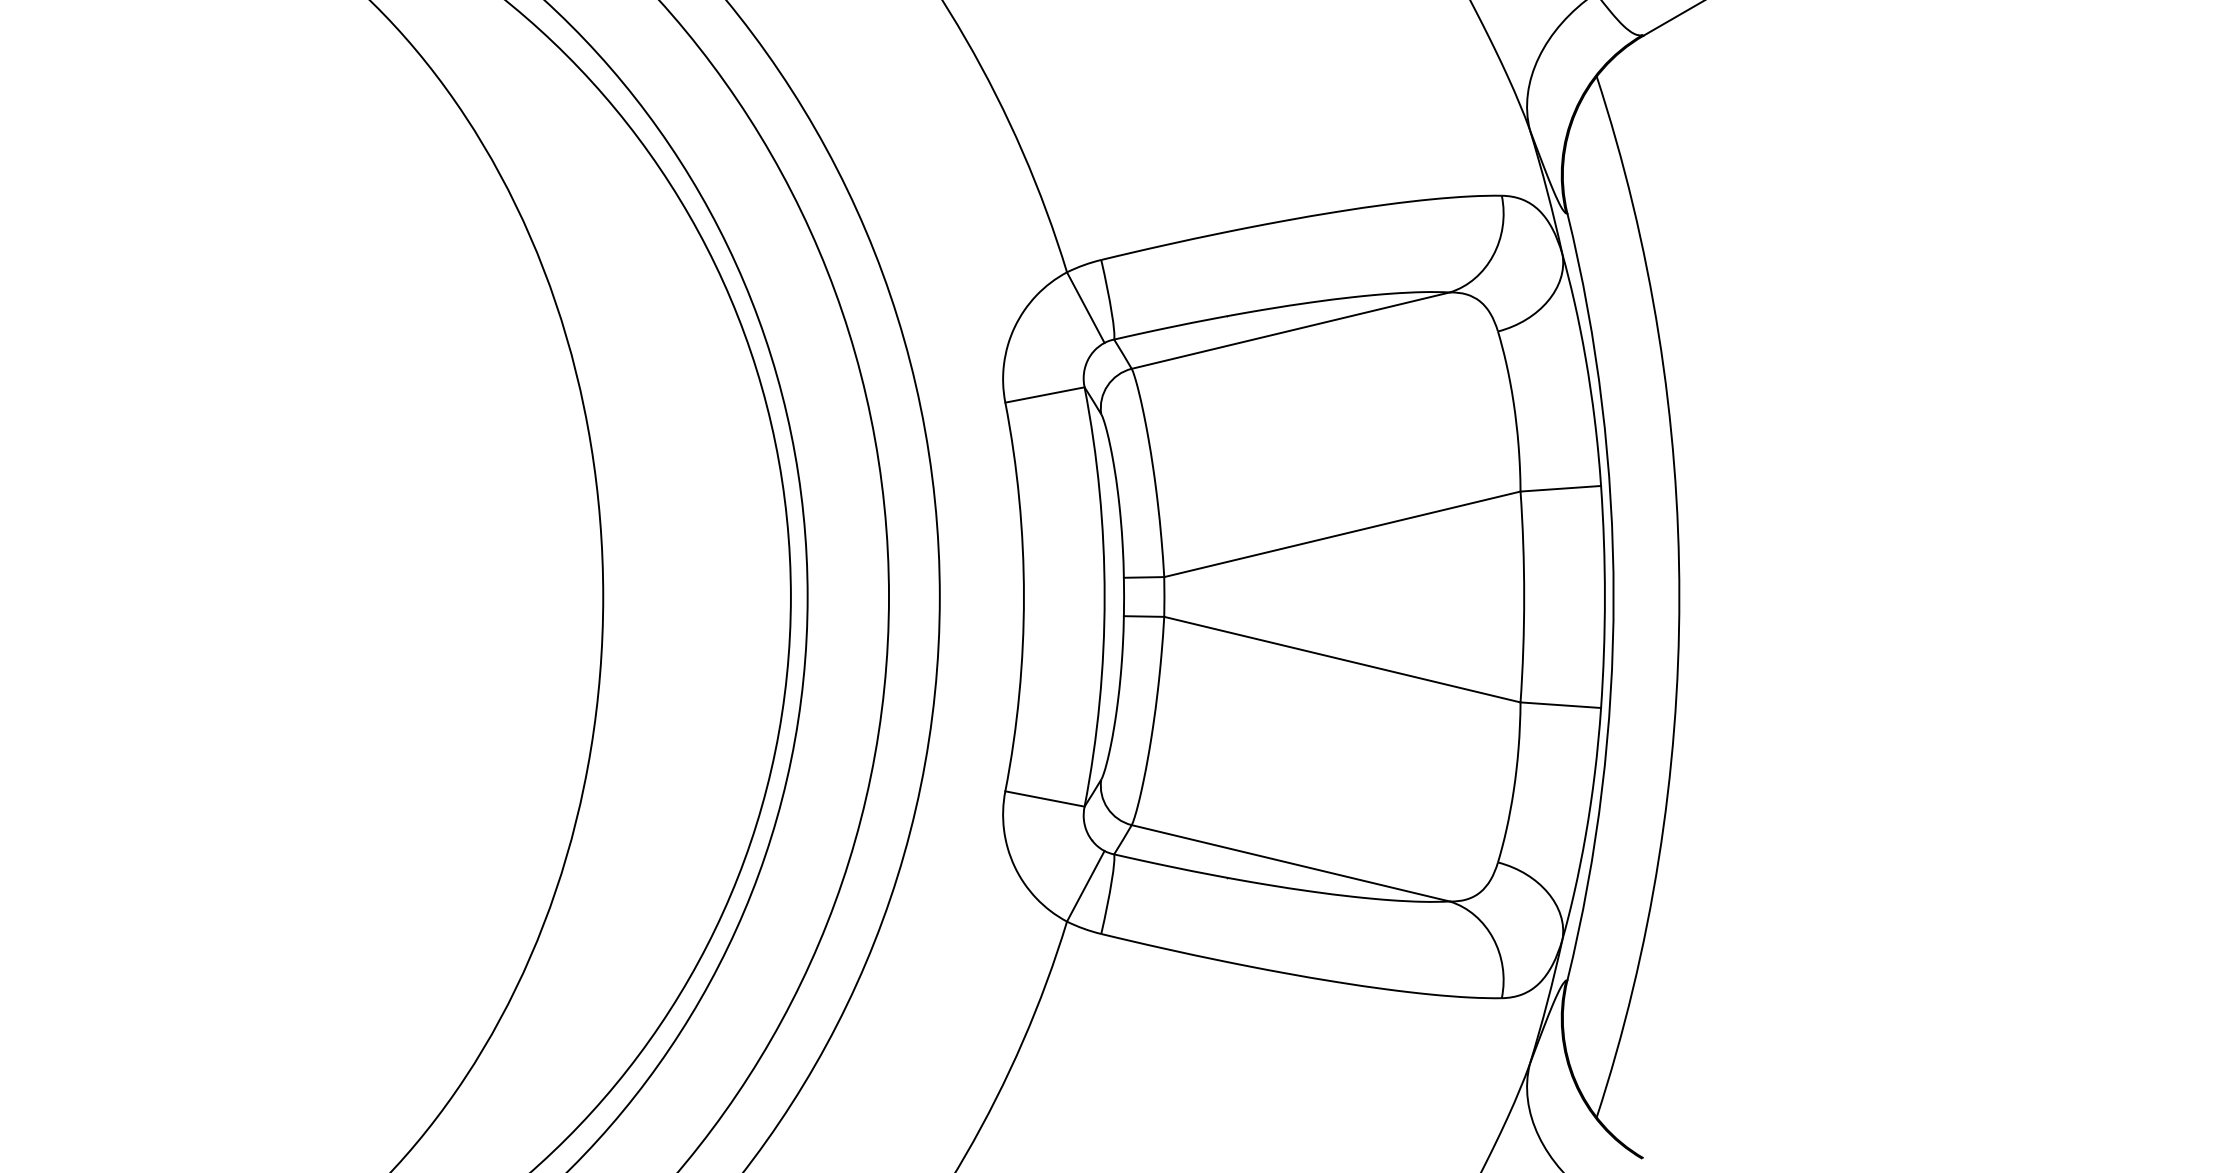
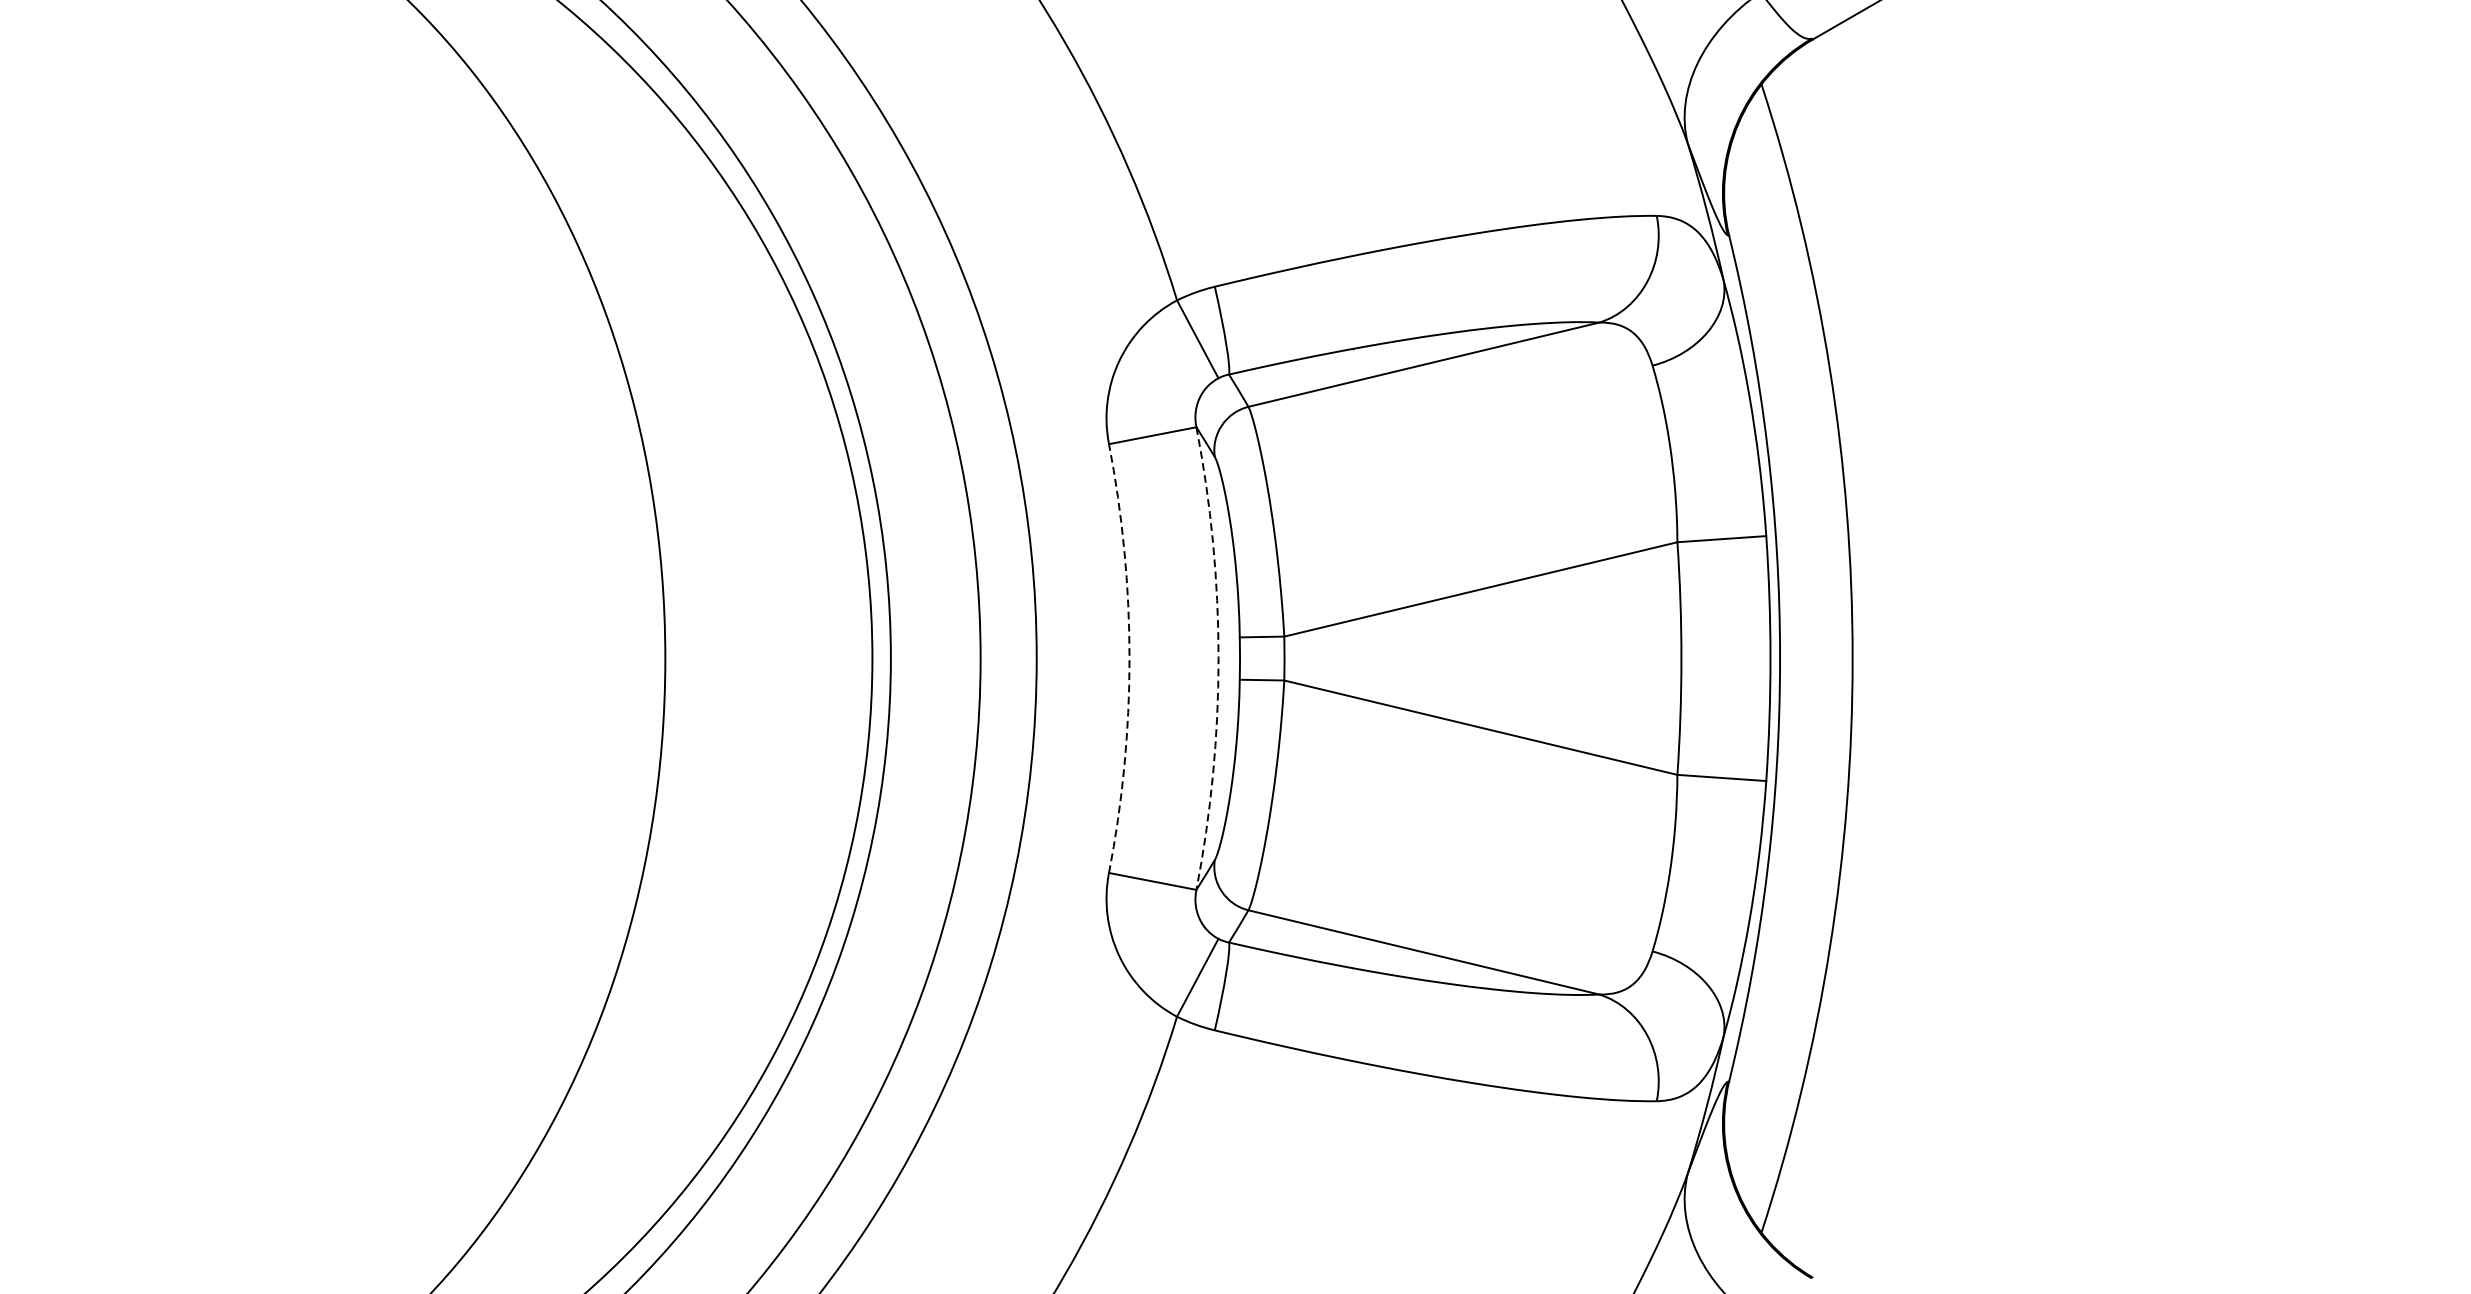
arc: (1023, 596) -> (1129, 658), solid -> dashed
arc: (1104, 596) -> (1218, 658), solid -> dashed

